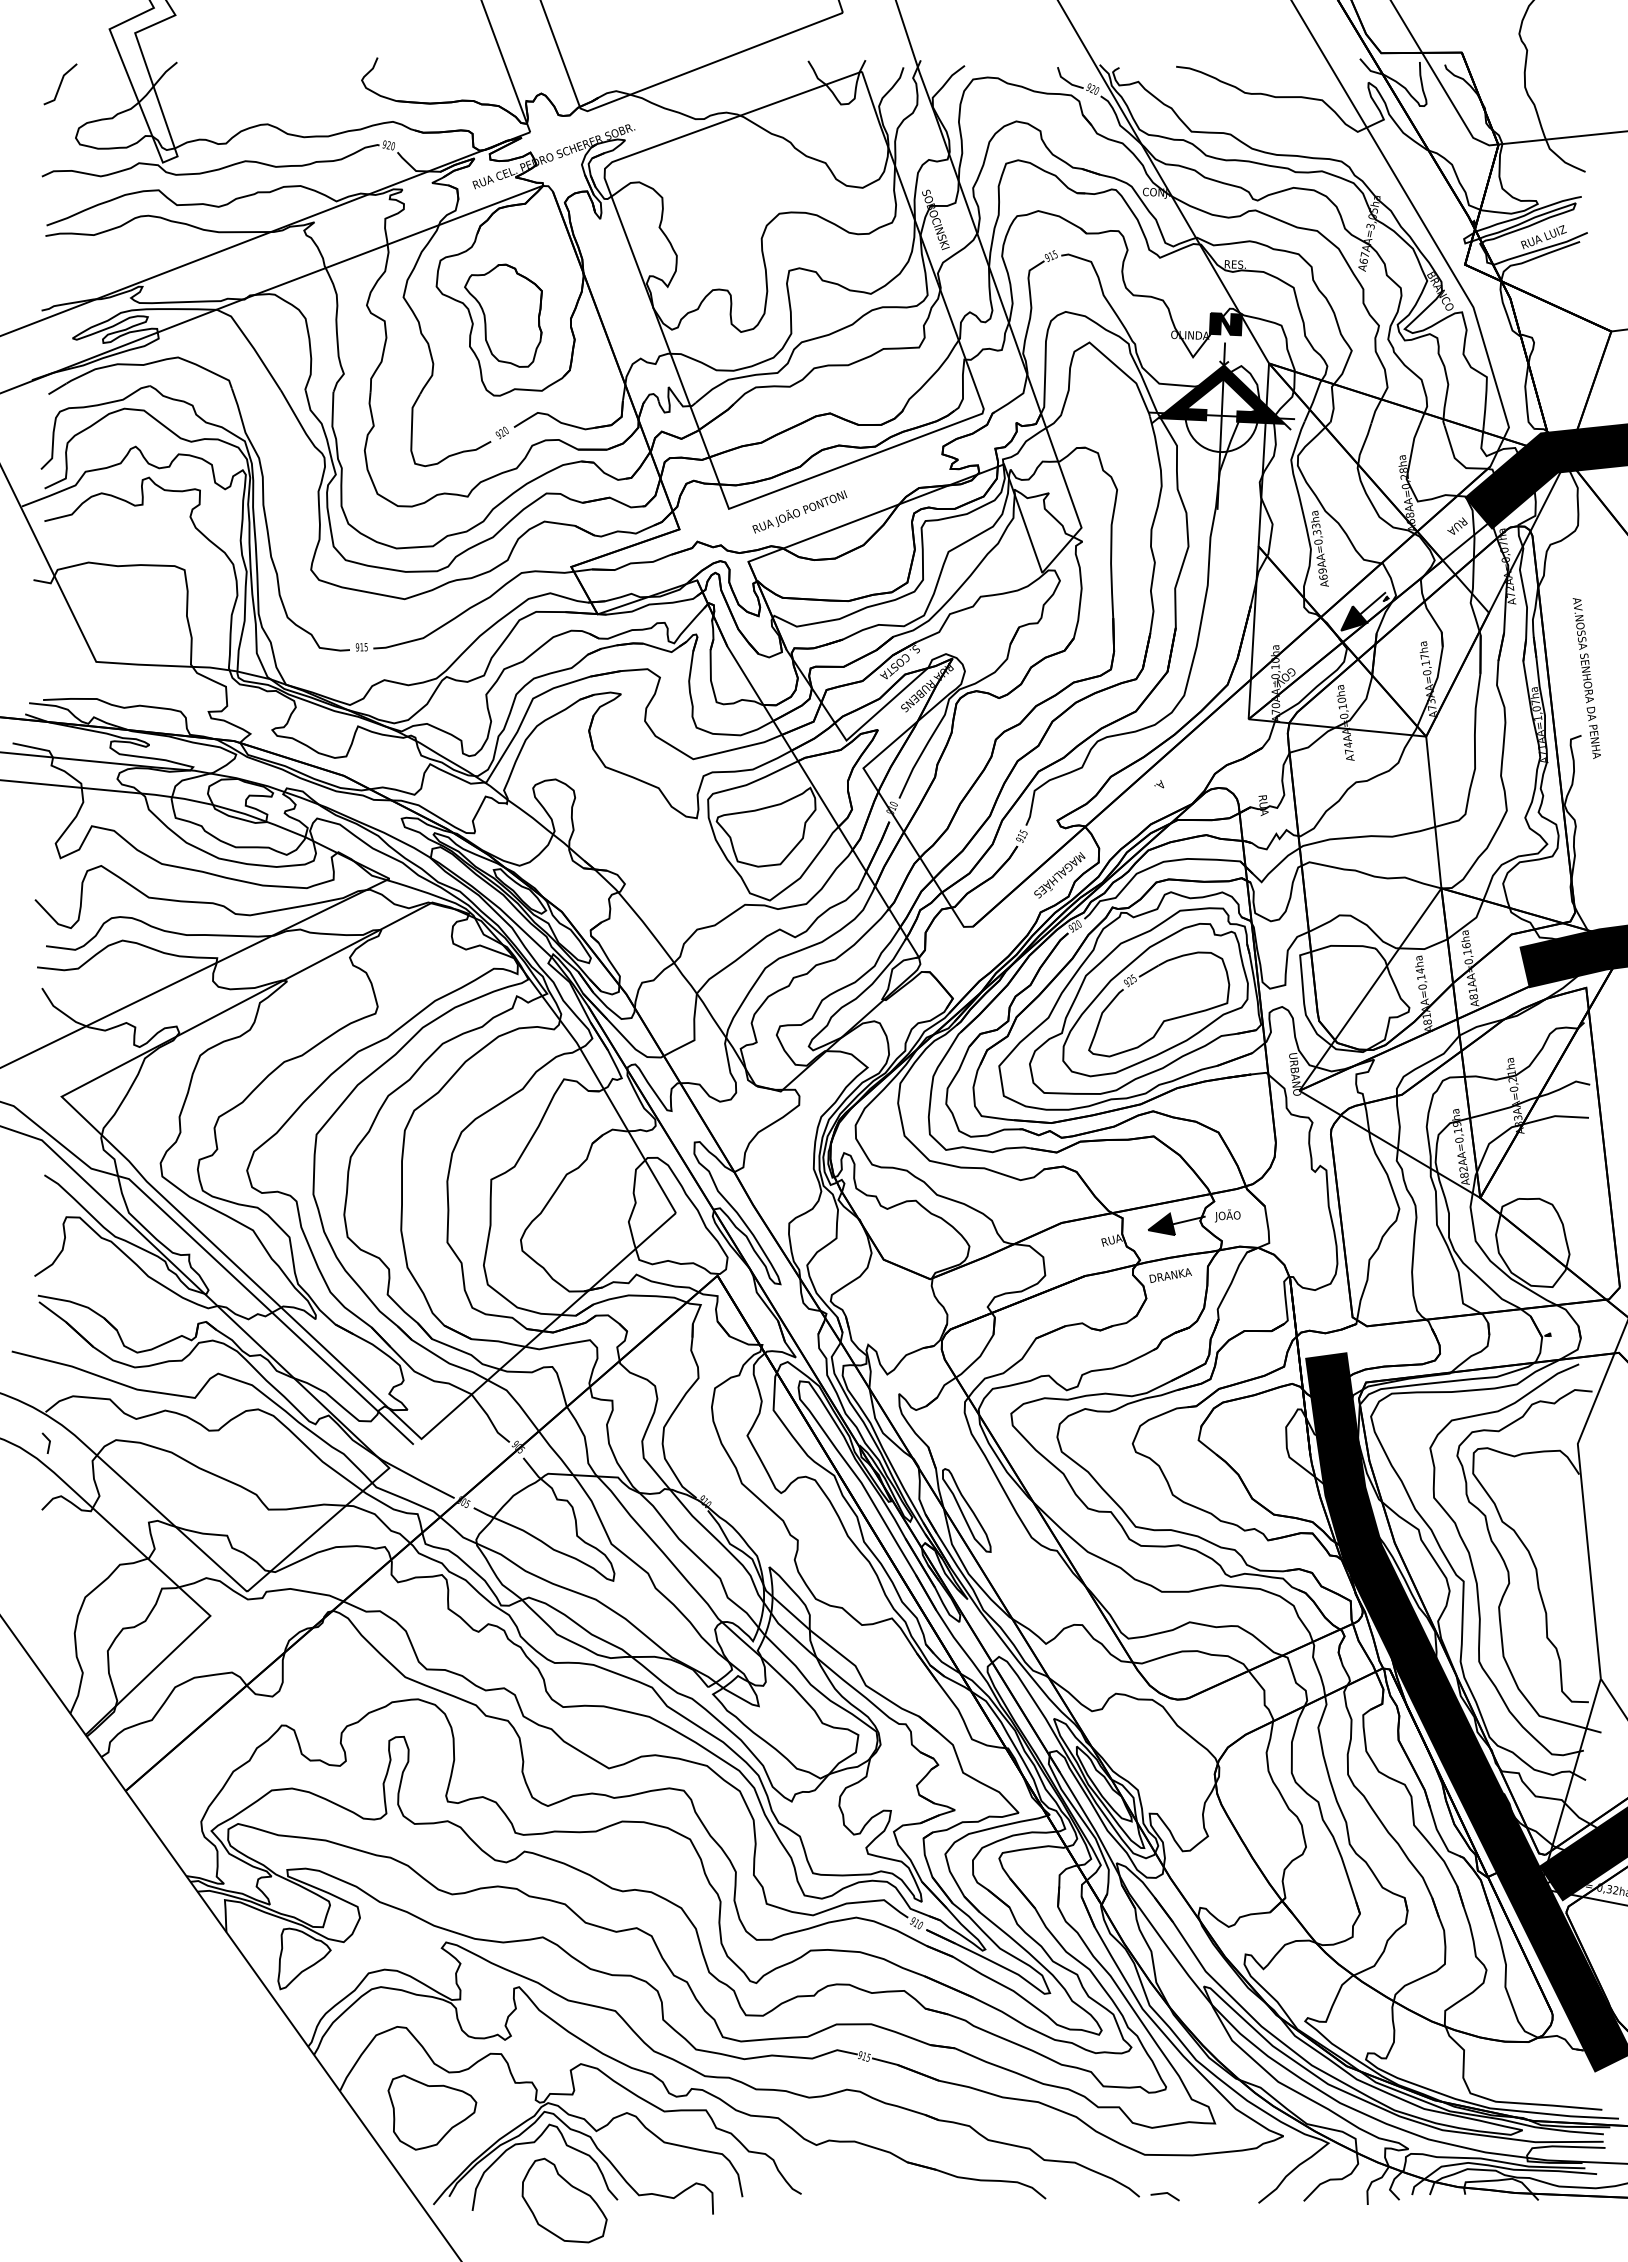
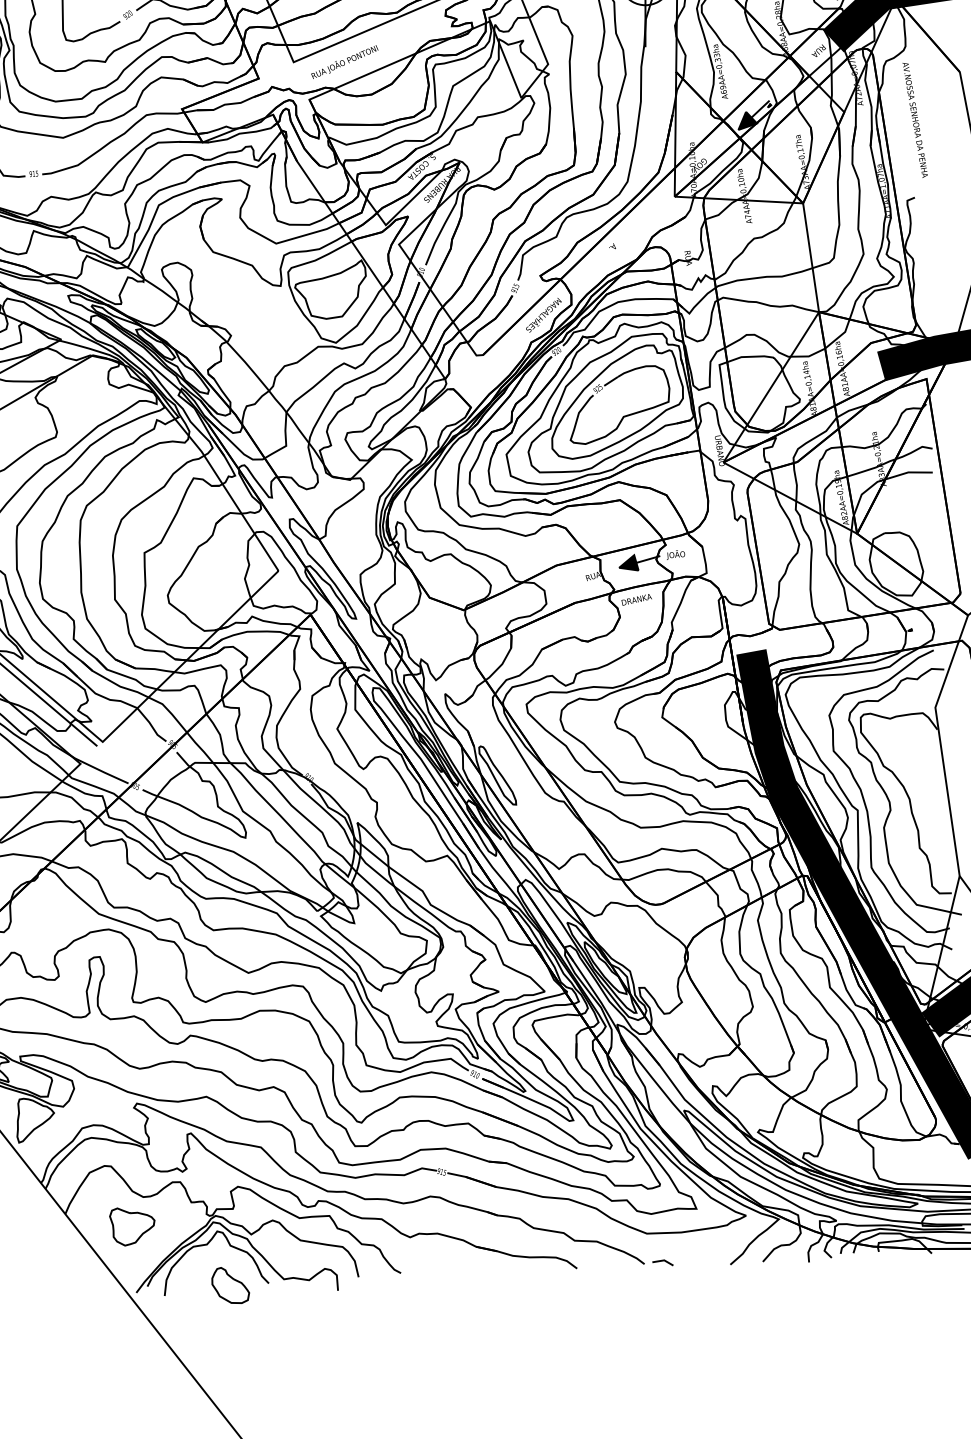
text: (1586, 678) -> (915, 120), moved
part: (432, 2112) -> (132, 1226), size x0.7
part: (564, 2200) -> (230, 1285), size x0.6

